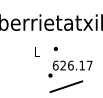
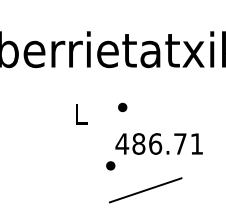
text: (72, 65) -> (159, 143), 626.17 -> 486.71

